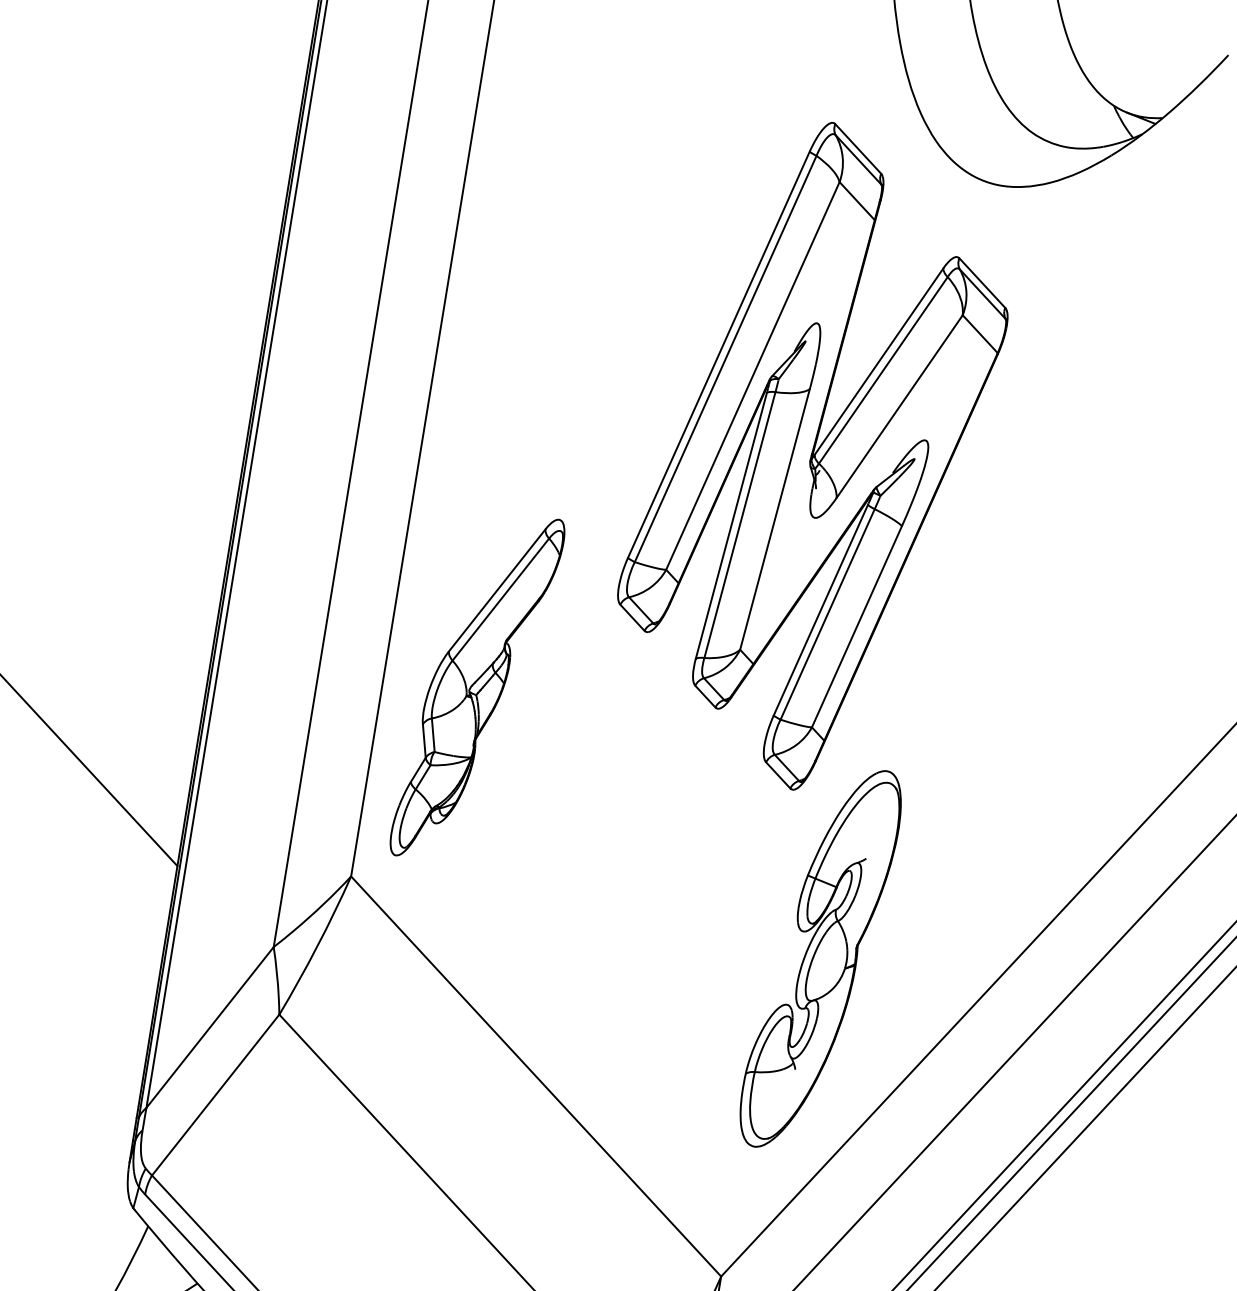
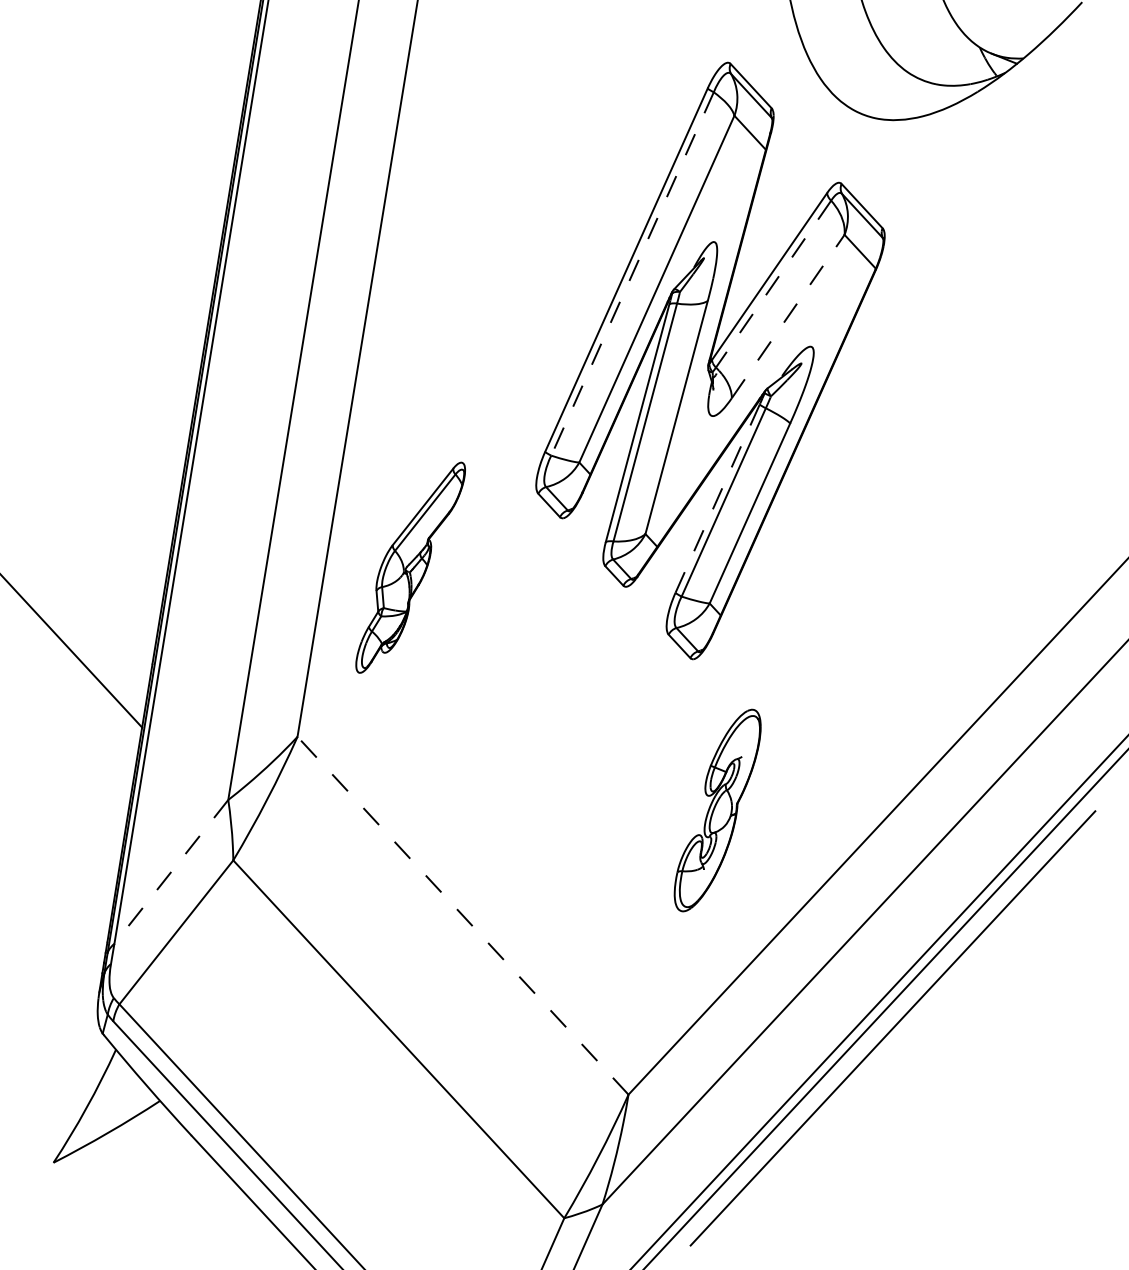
line: (725, 359) -> (632, 274), solid -> dashed
line: (883, 370) -> (773, 284), solid -> dashed
line: (900, 406) -> (788, 316), solid -> dashed
line: (820, 611) -> (717, 499), solid -> dashed
part: (477, 687) -> (410, 567), size x0.7
part: (820, 958) -> (717, 810), size x0.6
line: (210, 1027) -> (171, 871), solid -> dashed
line: (536, 1076) -> (463, 915), solid -> dashed

